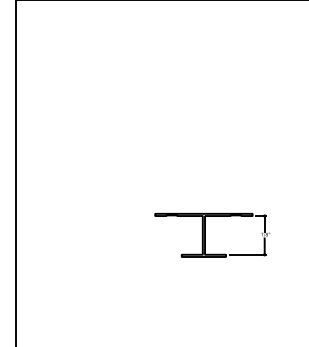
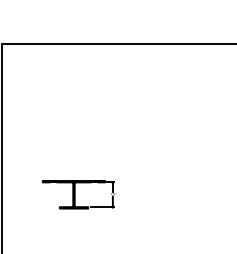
part: (212, 234) -> (79, 194), moved

